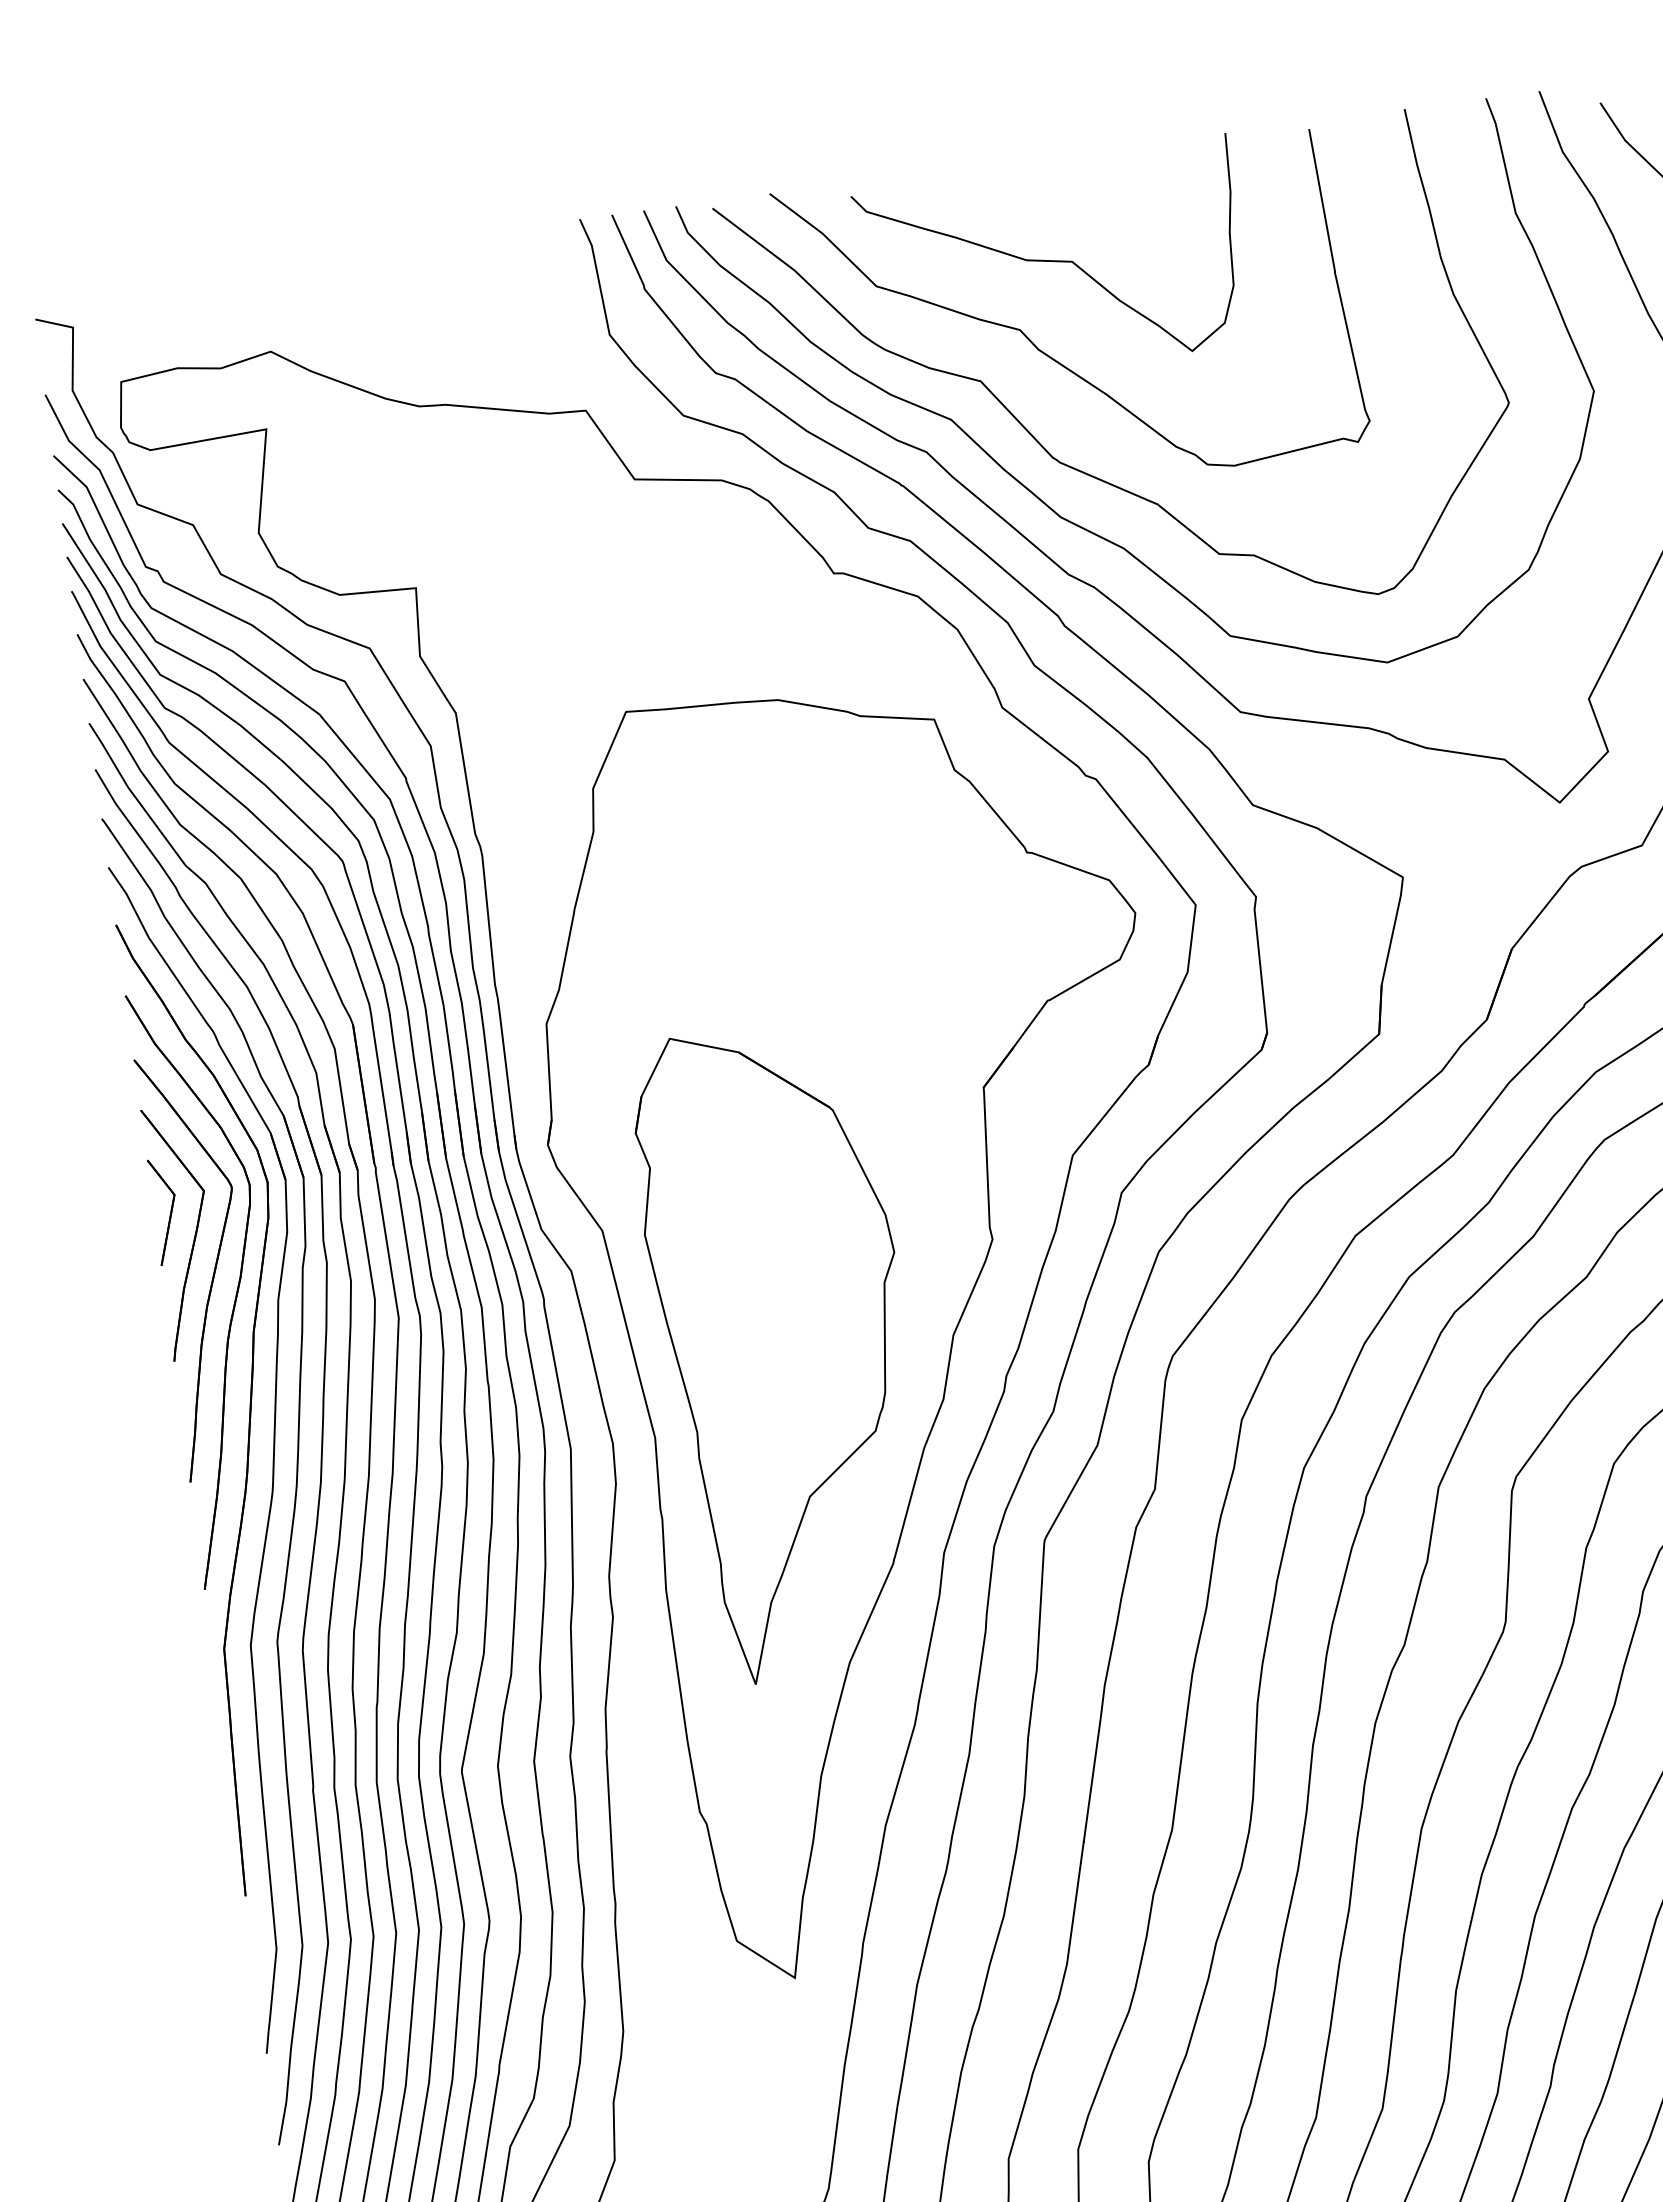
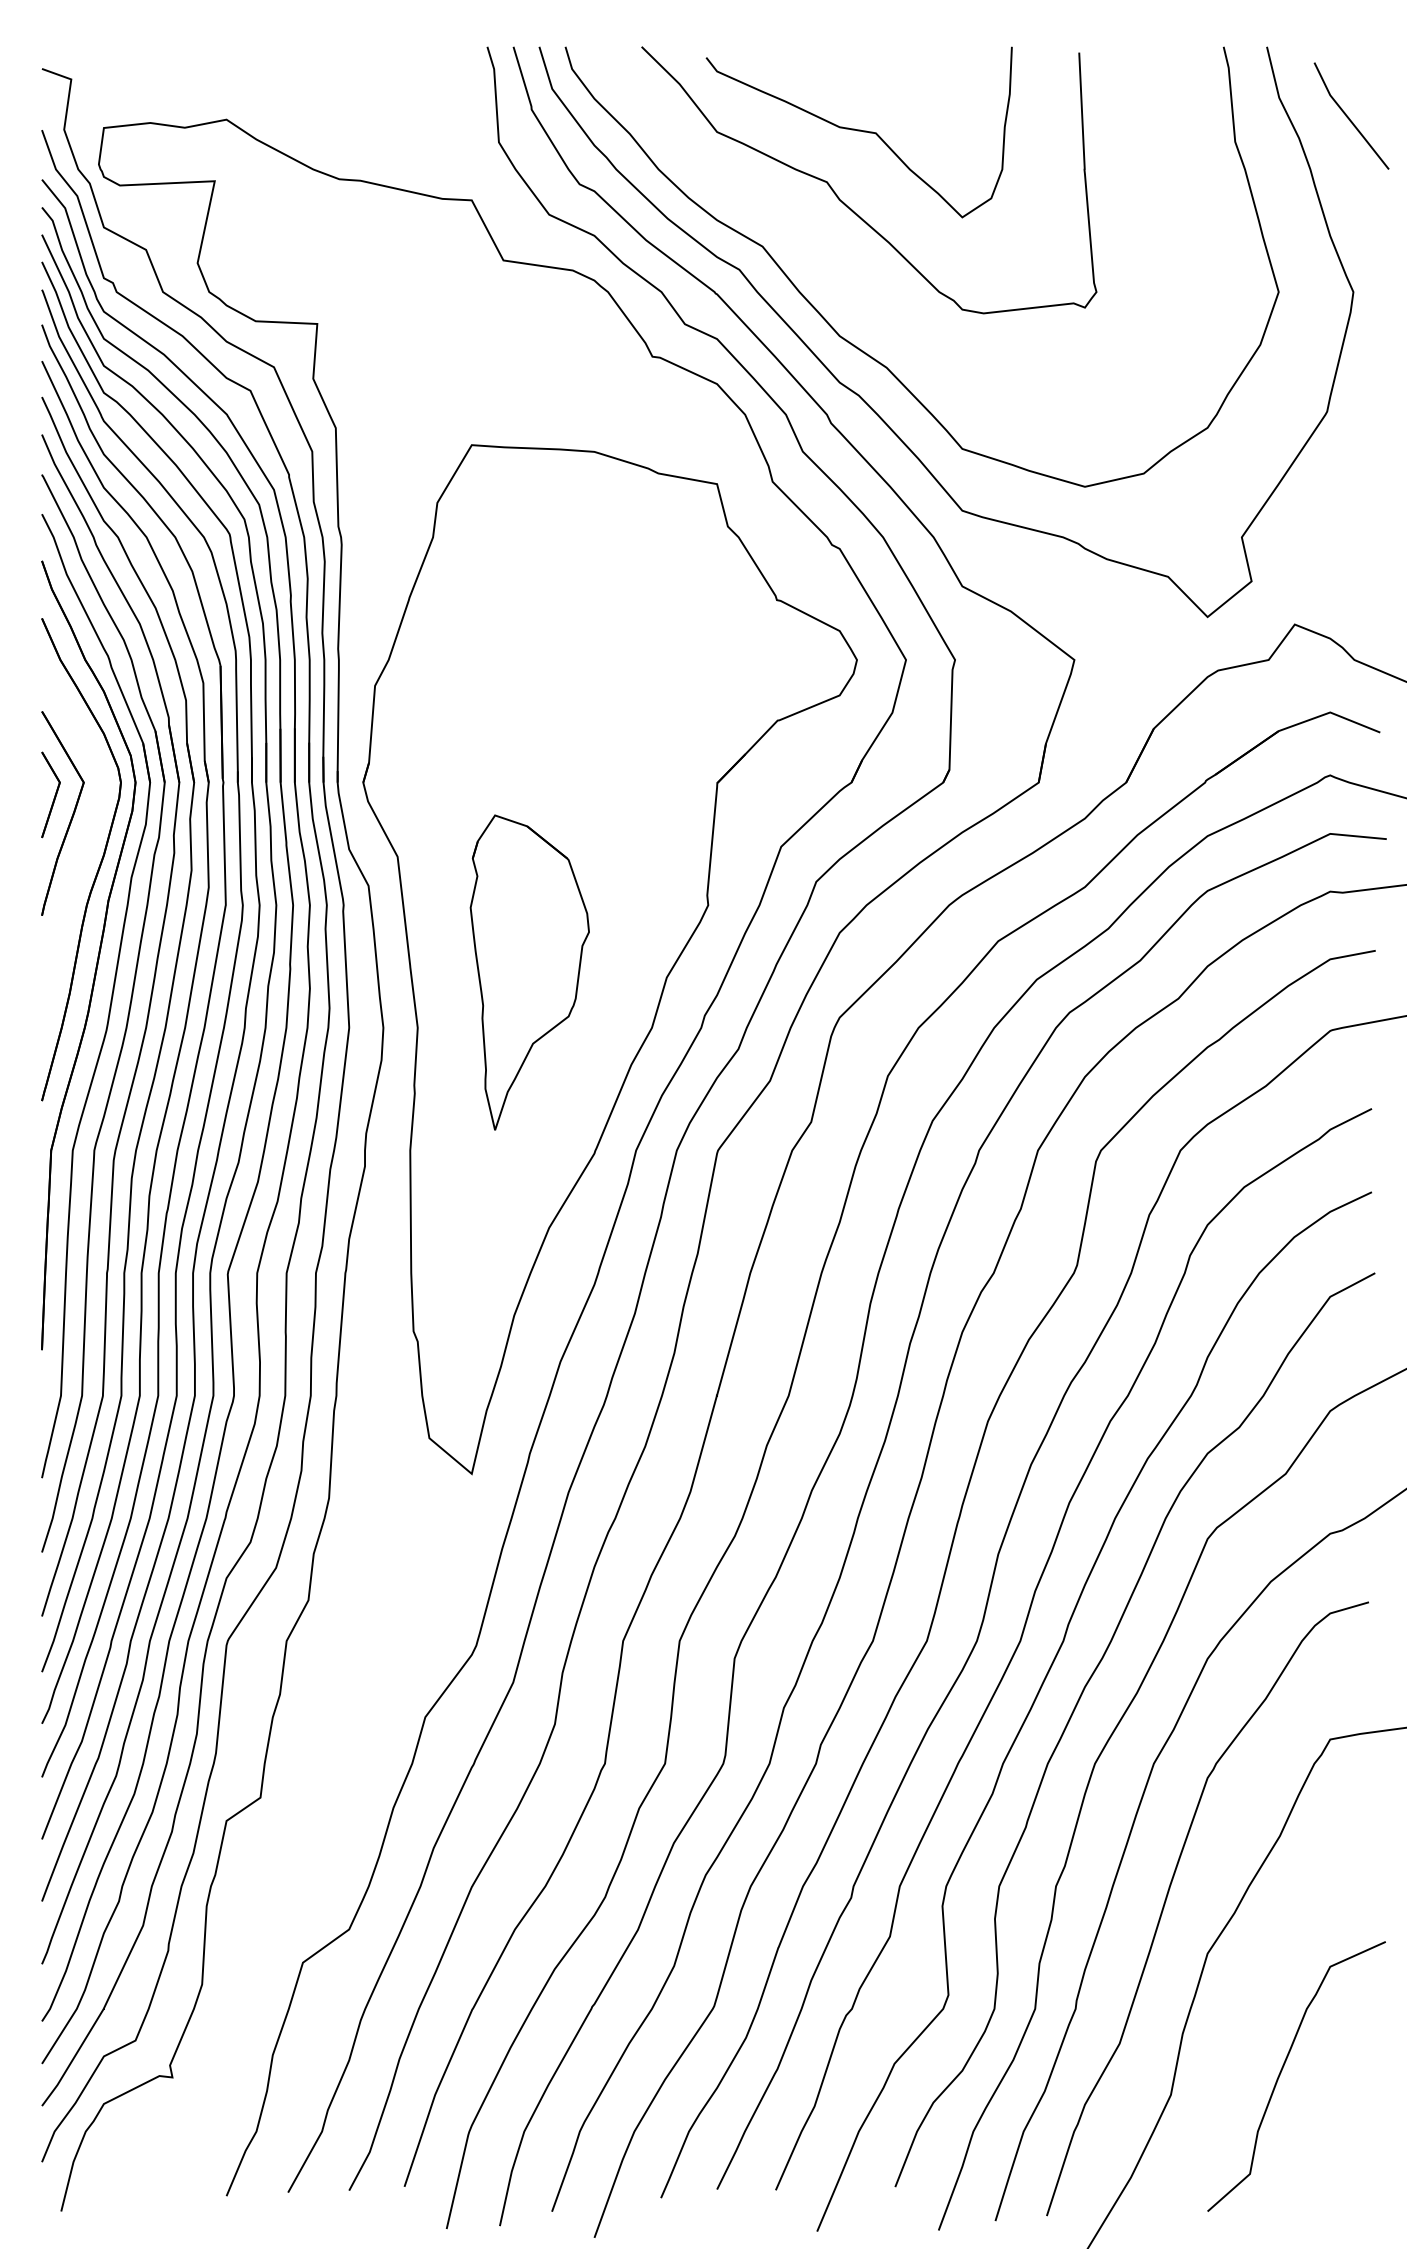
curve: (1085, 471) -> (864, 302), removed
part: (213, 1268) -> (83, 845), removed
part: (783, 1351) -> (529, 972), size x0.6

